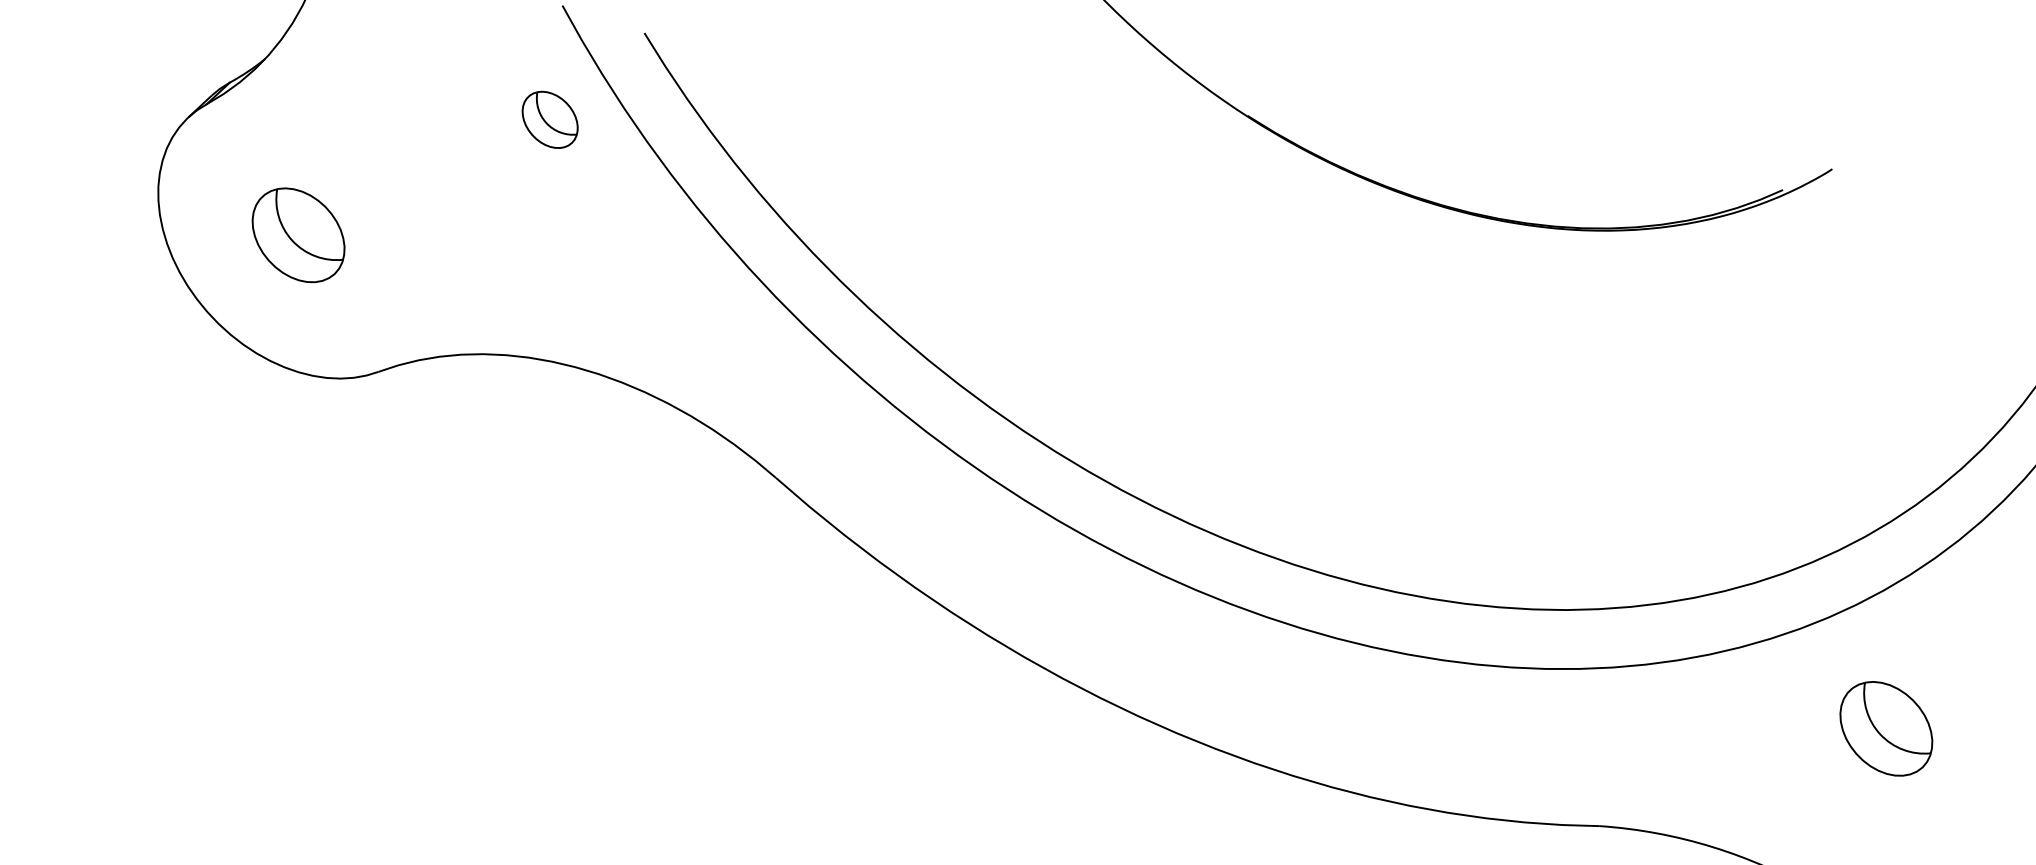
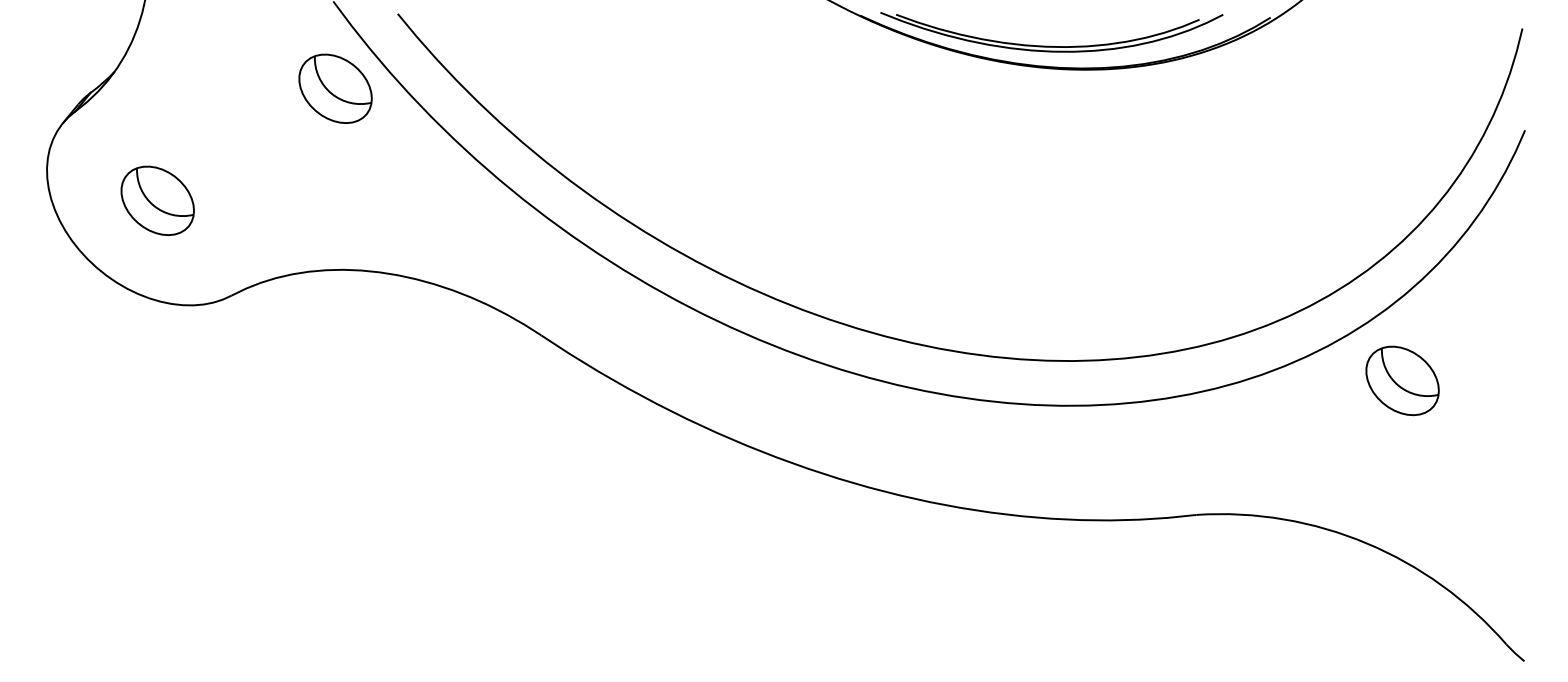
part: (550, 119) -> (335, 88), size x1.67
part: (1490, 188) -> (1050, 45), added
part: (1886, 728) -> (1402, 380), moved

